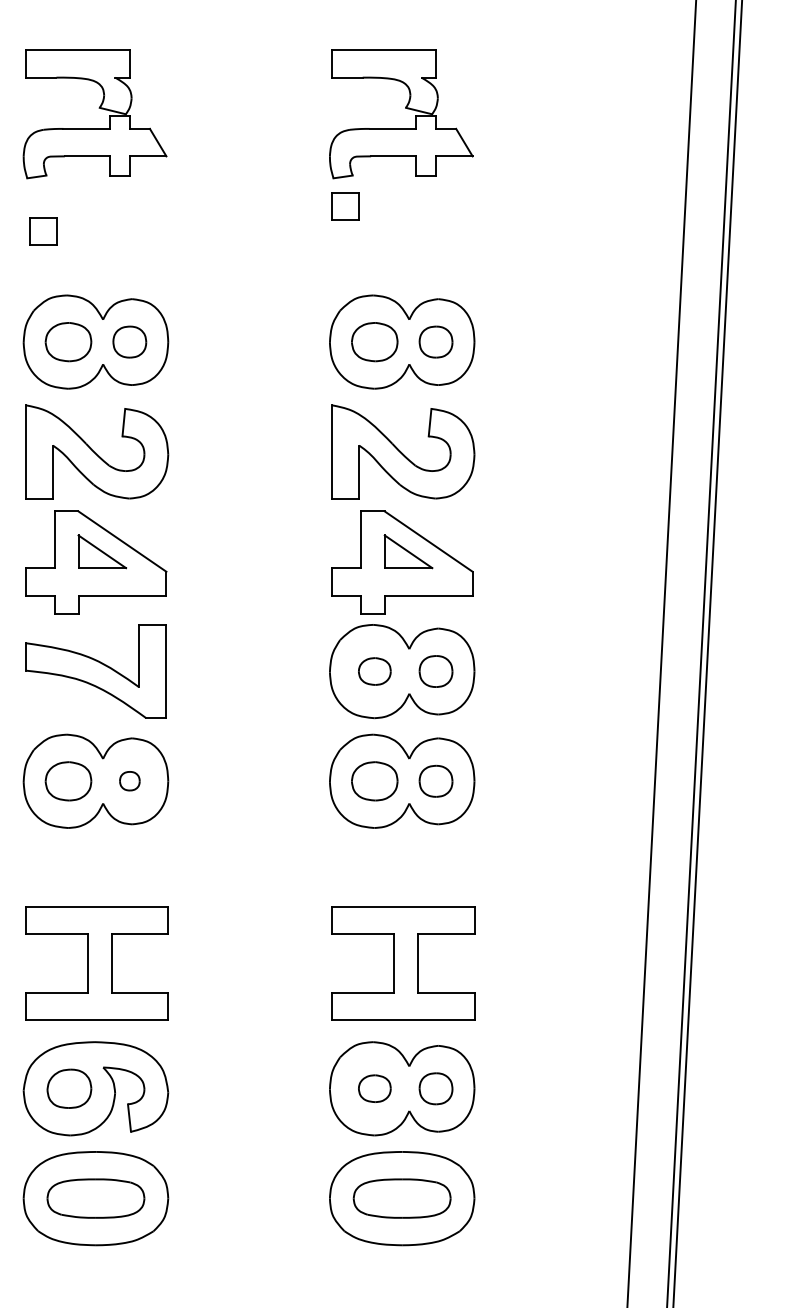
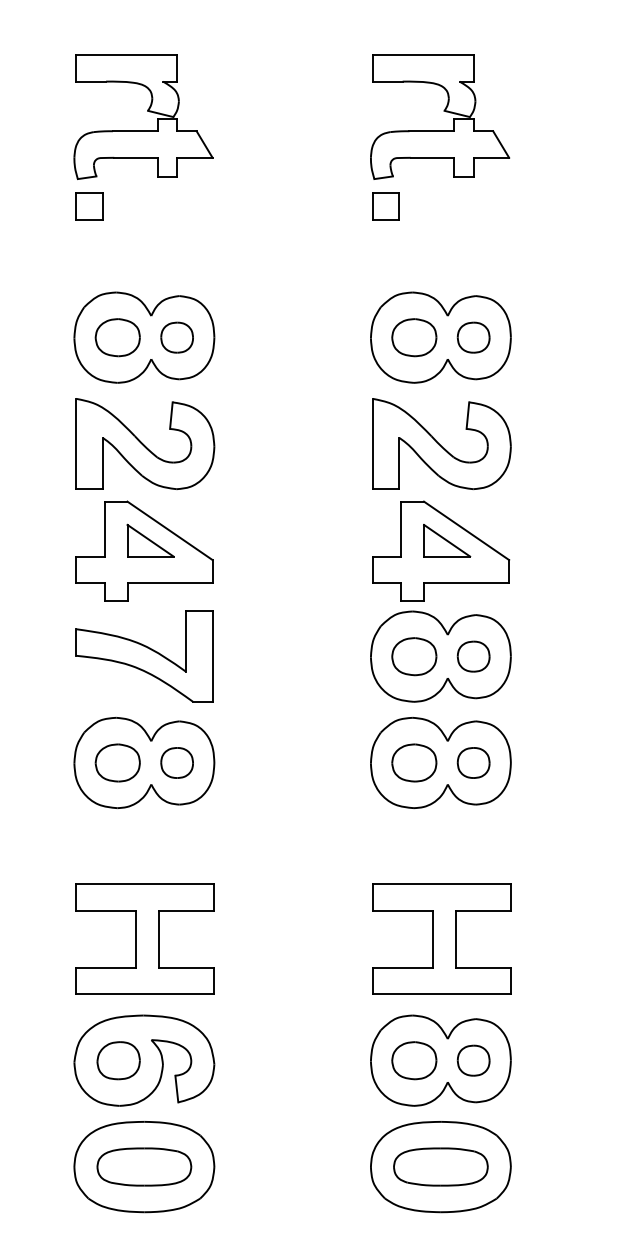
part: (43, 231) -> (89, 206), moved
part: (374, 671) -> (414, 656), size x1.43
part: (129, 780) -> (176, 762), size x1.67
part: (374, 1088) -> (414, 1060), size x1.43

